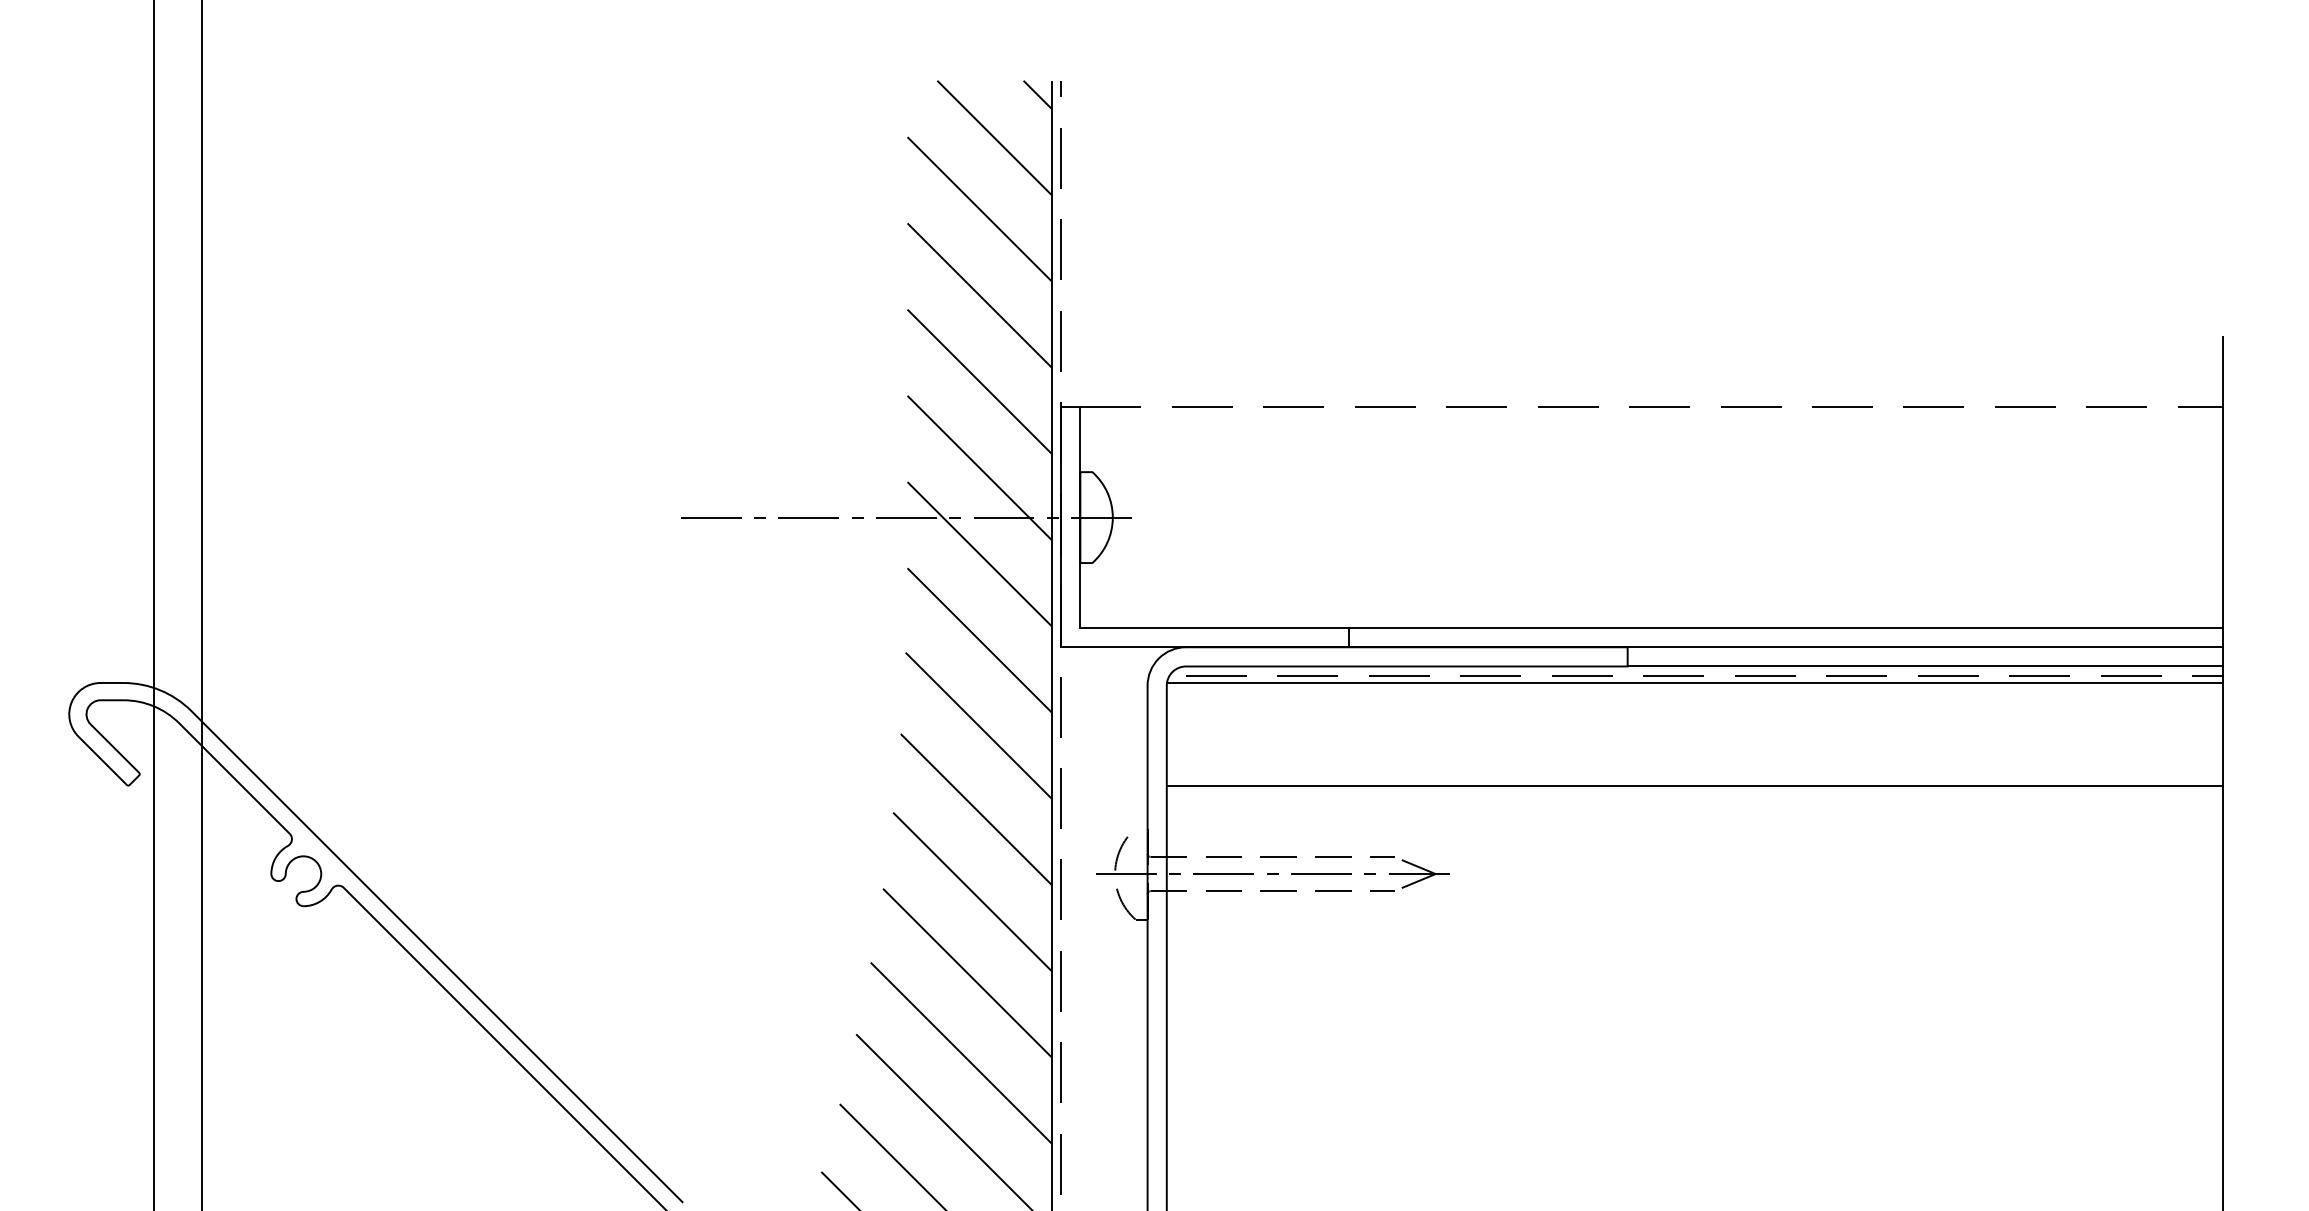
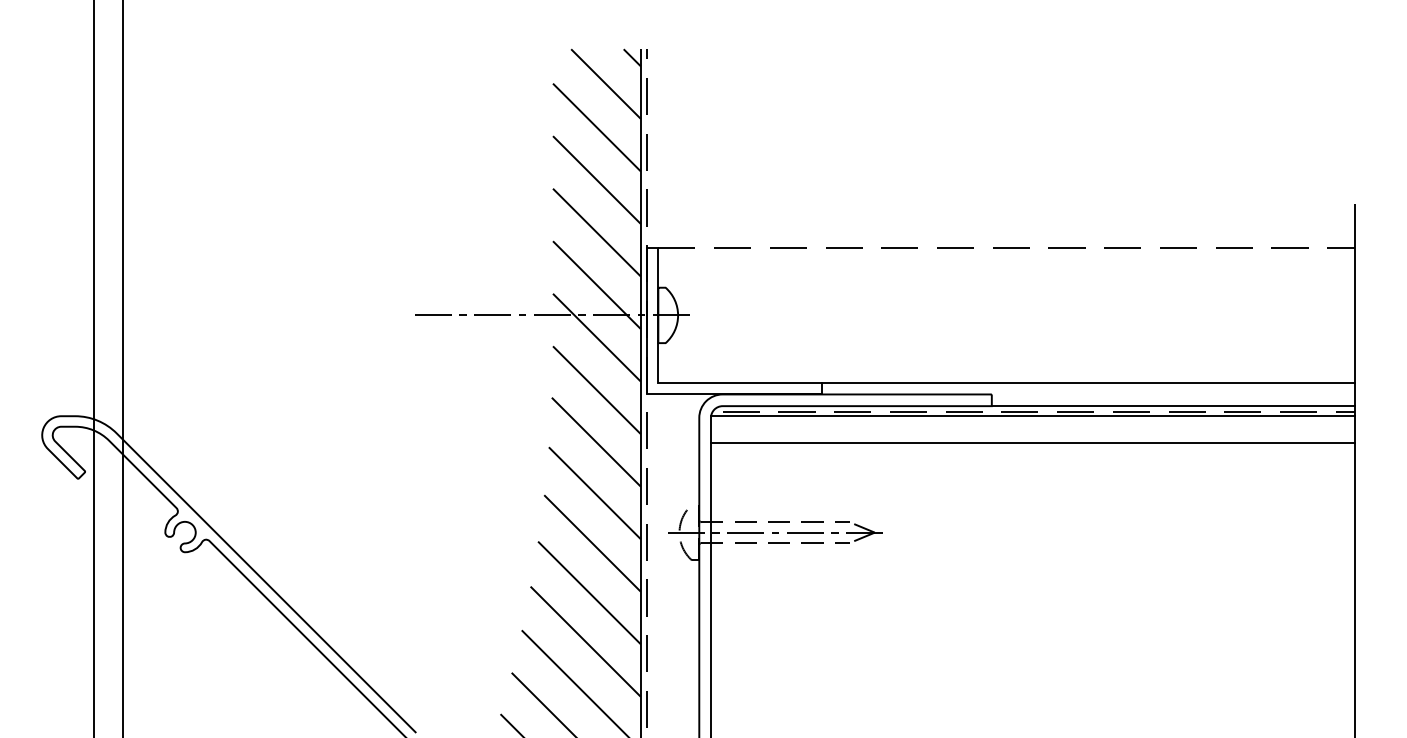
line: (1786, 647) -> (1088, 394), removed
line: (1694, 785) -> (1032, 442), moved

